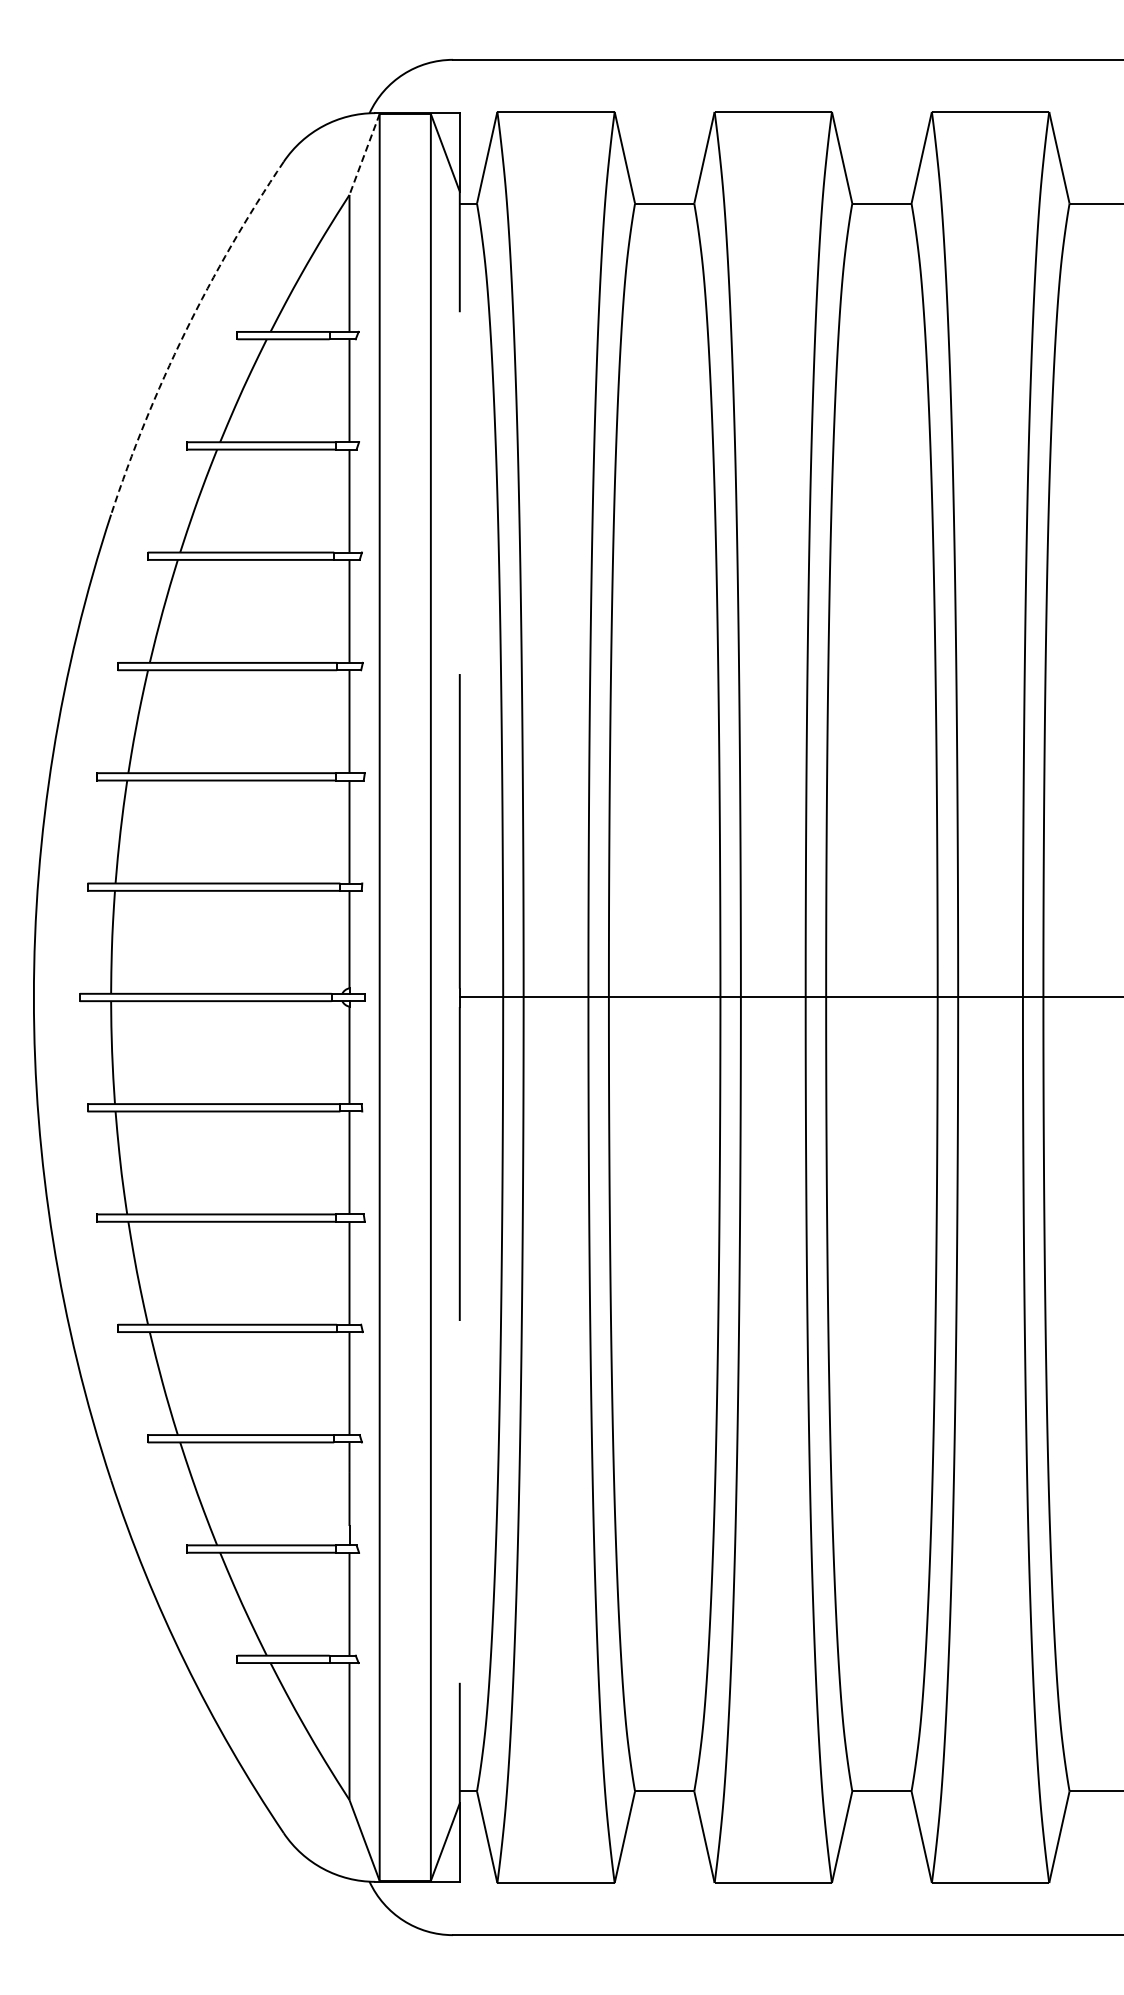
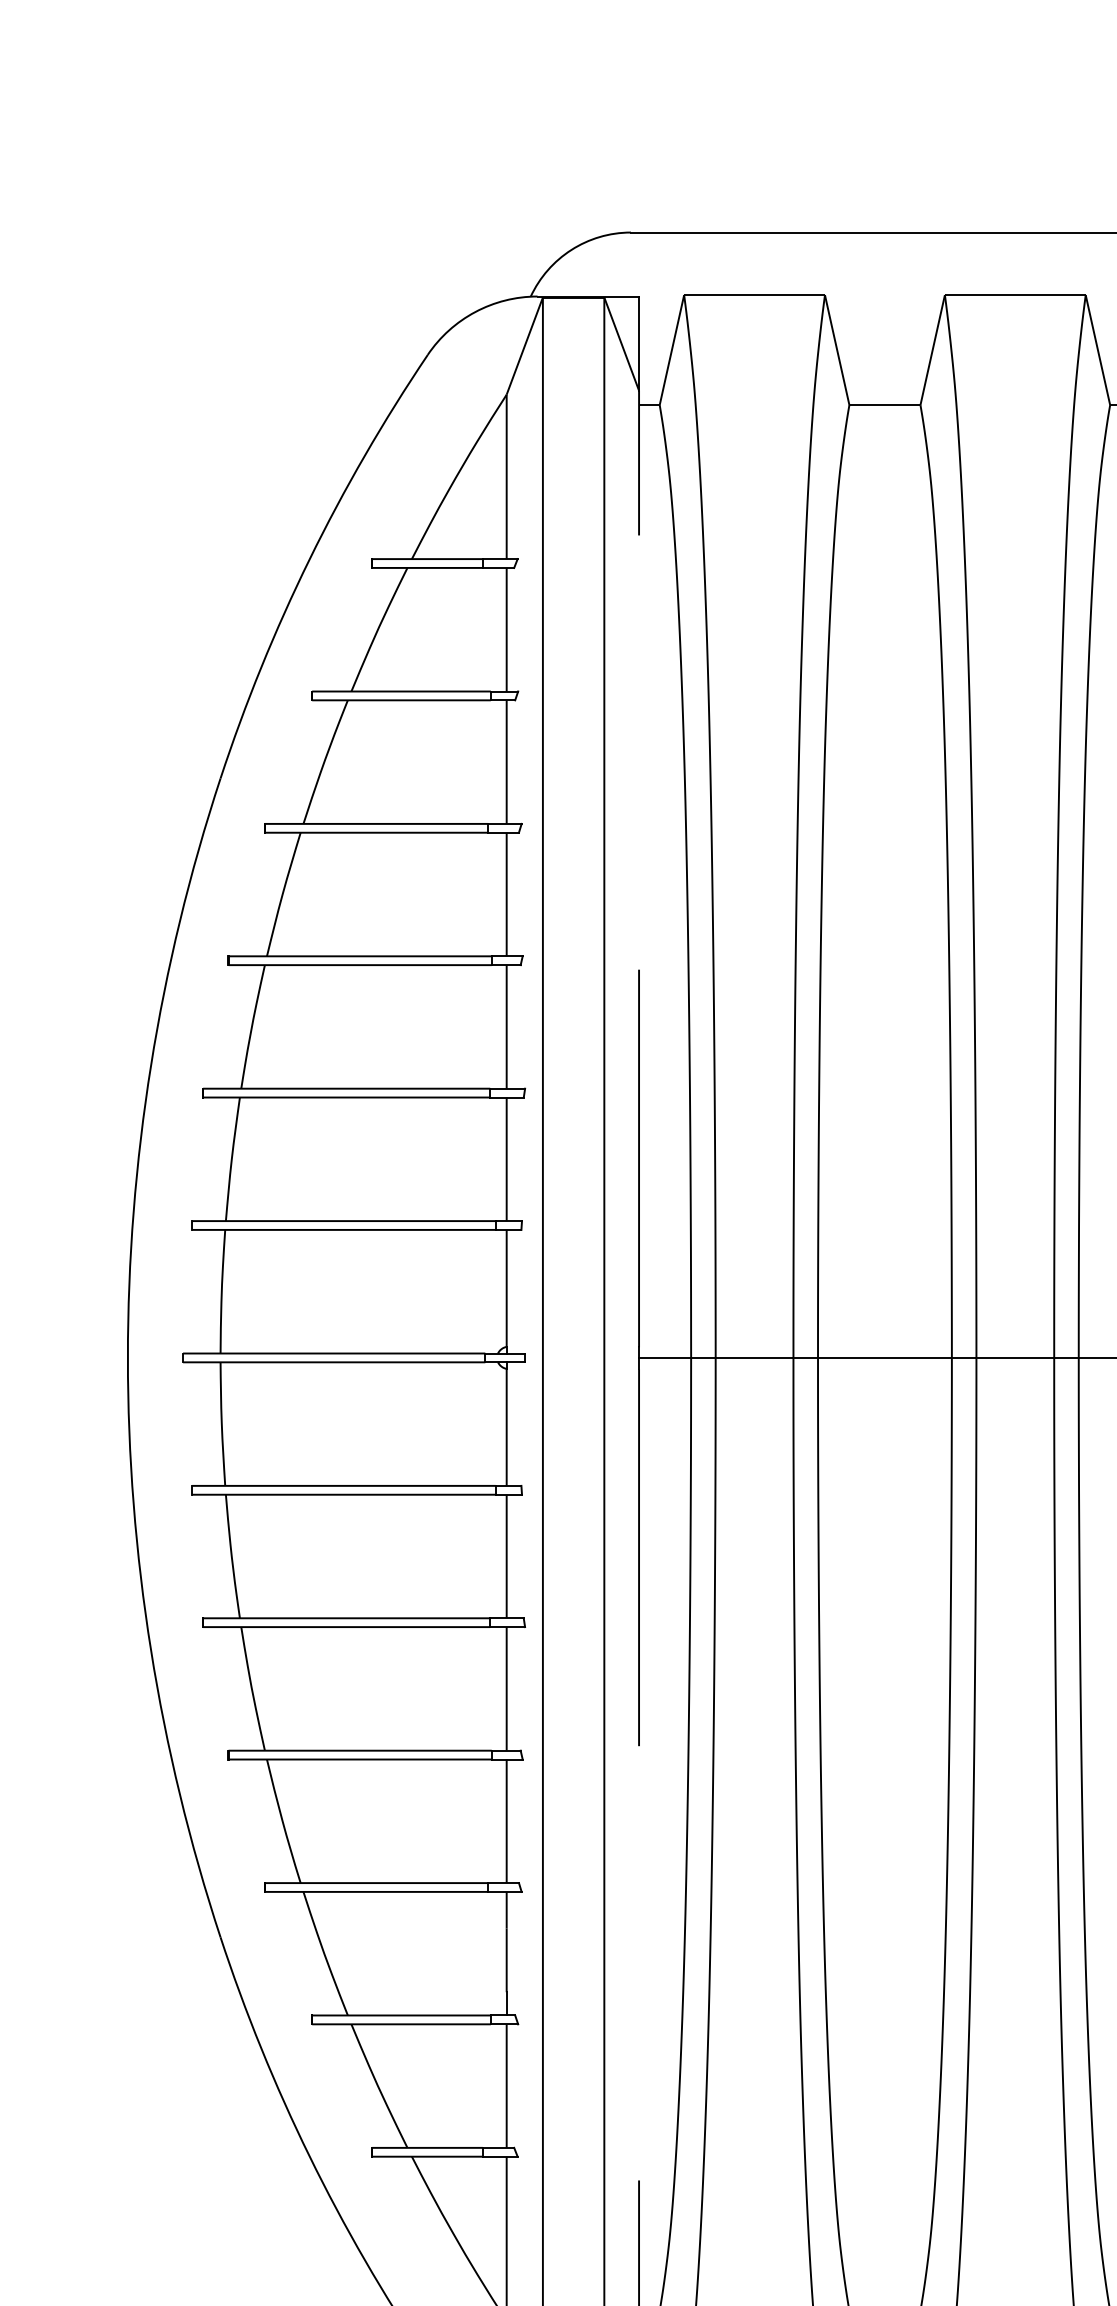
line: (364, 154) -> (524, 346), dashed -> solid
arc: (185, 332) -> (309, 559), dashed -> solid

